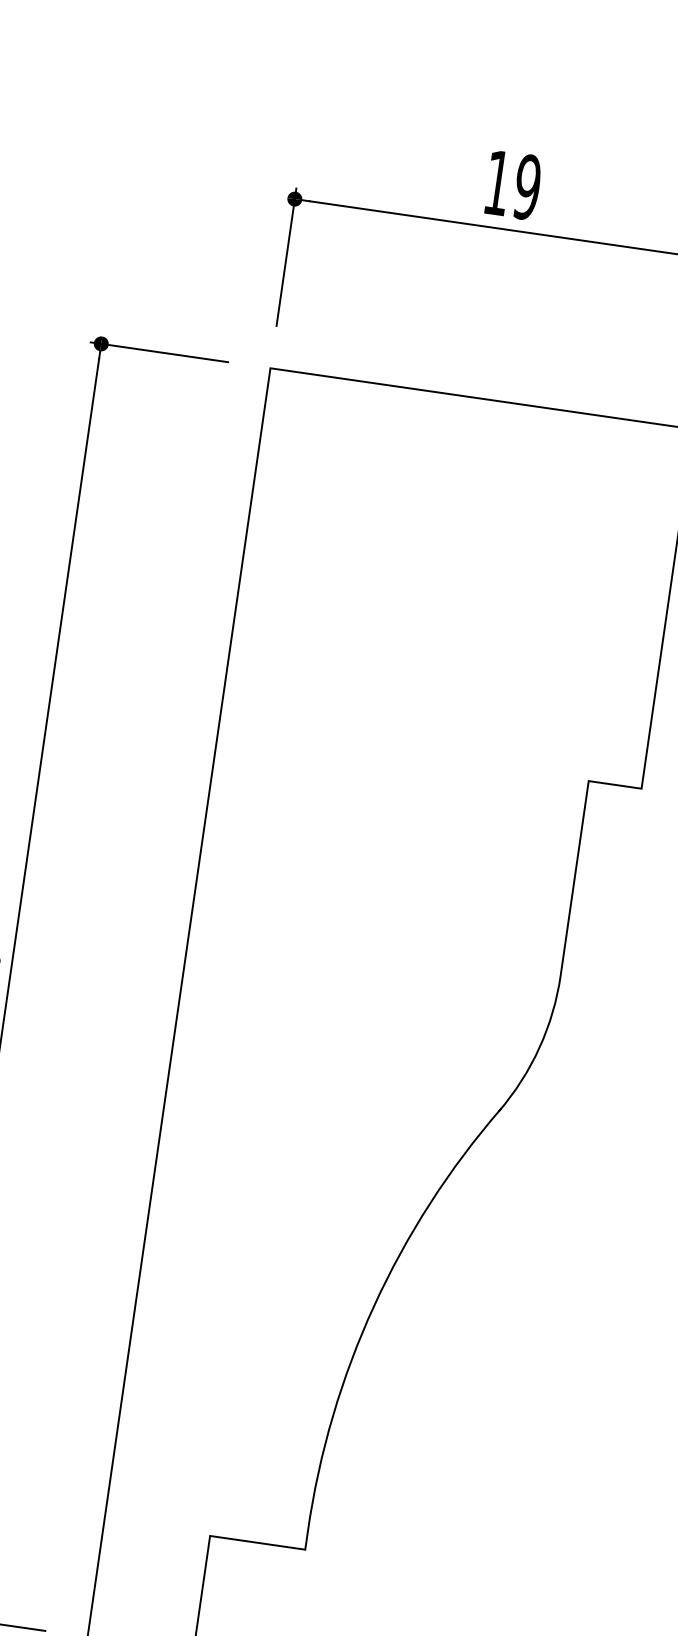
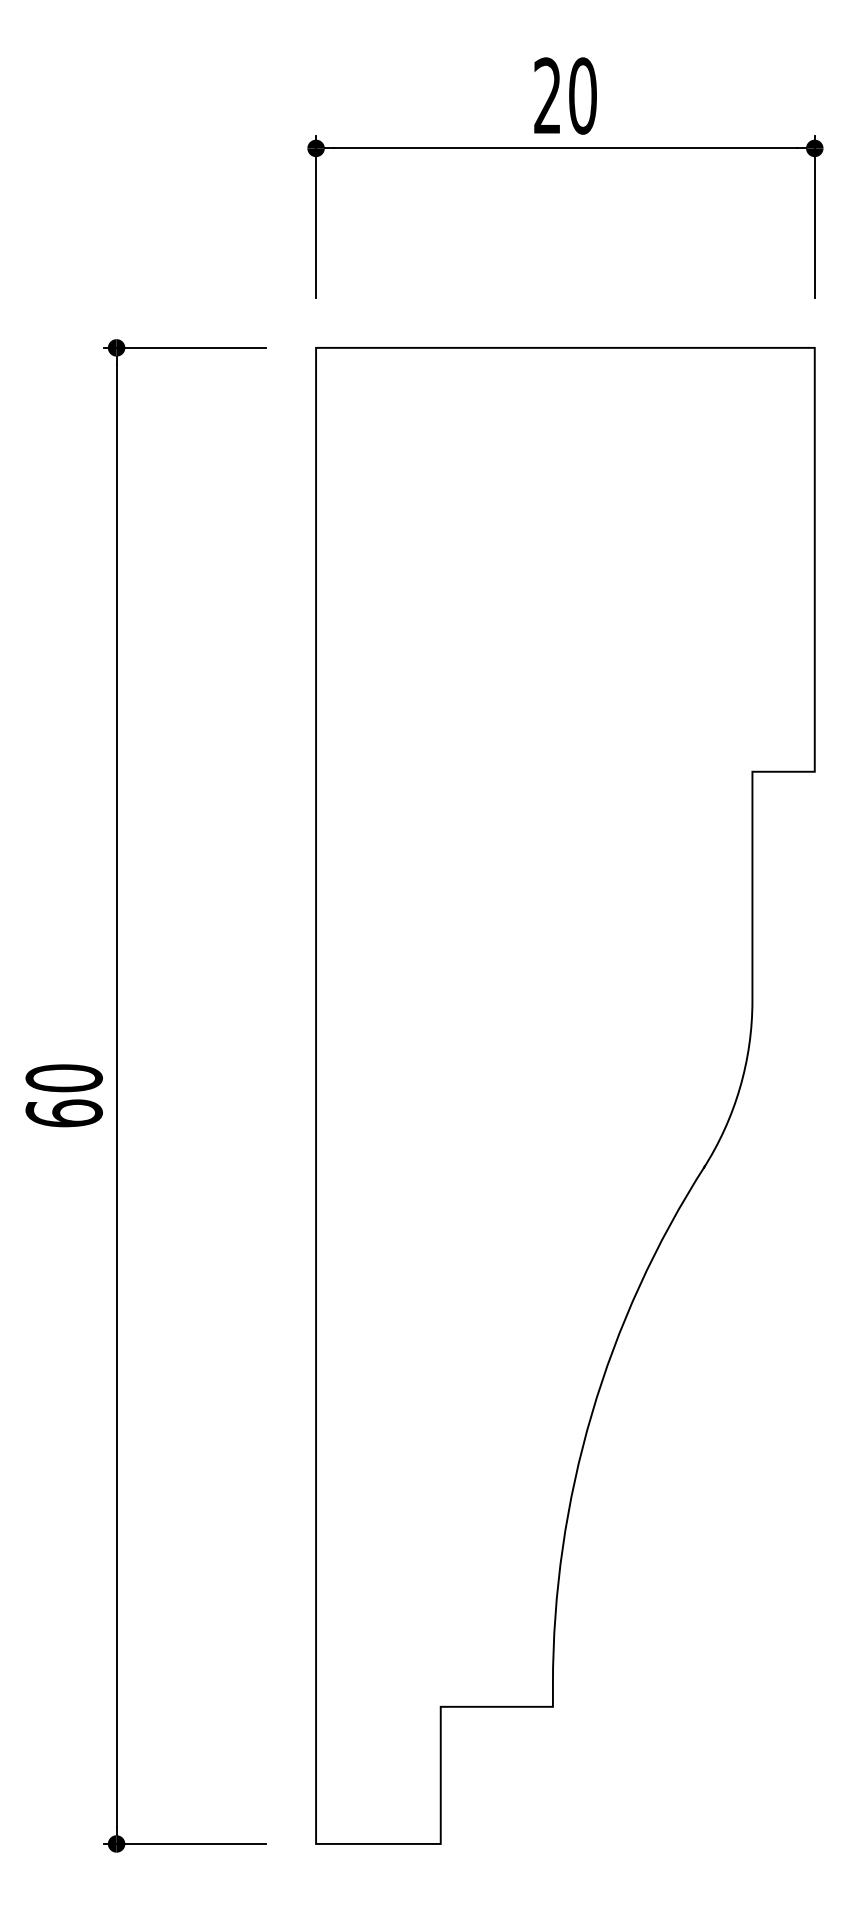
text: (512, 184) -> (565, 95), 19 -> 20

